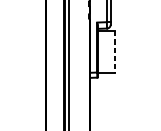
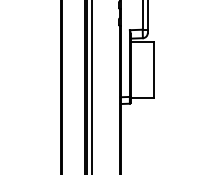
line: (114, 52) -> (153, 70), dashed -> solid

